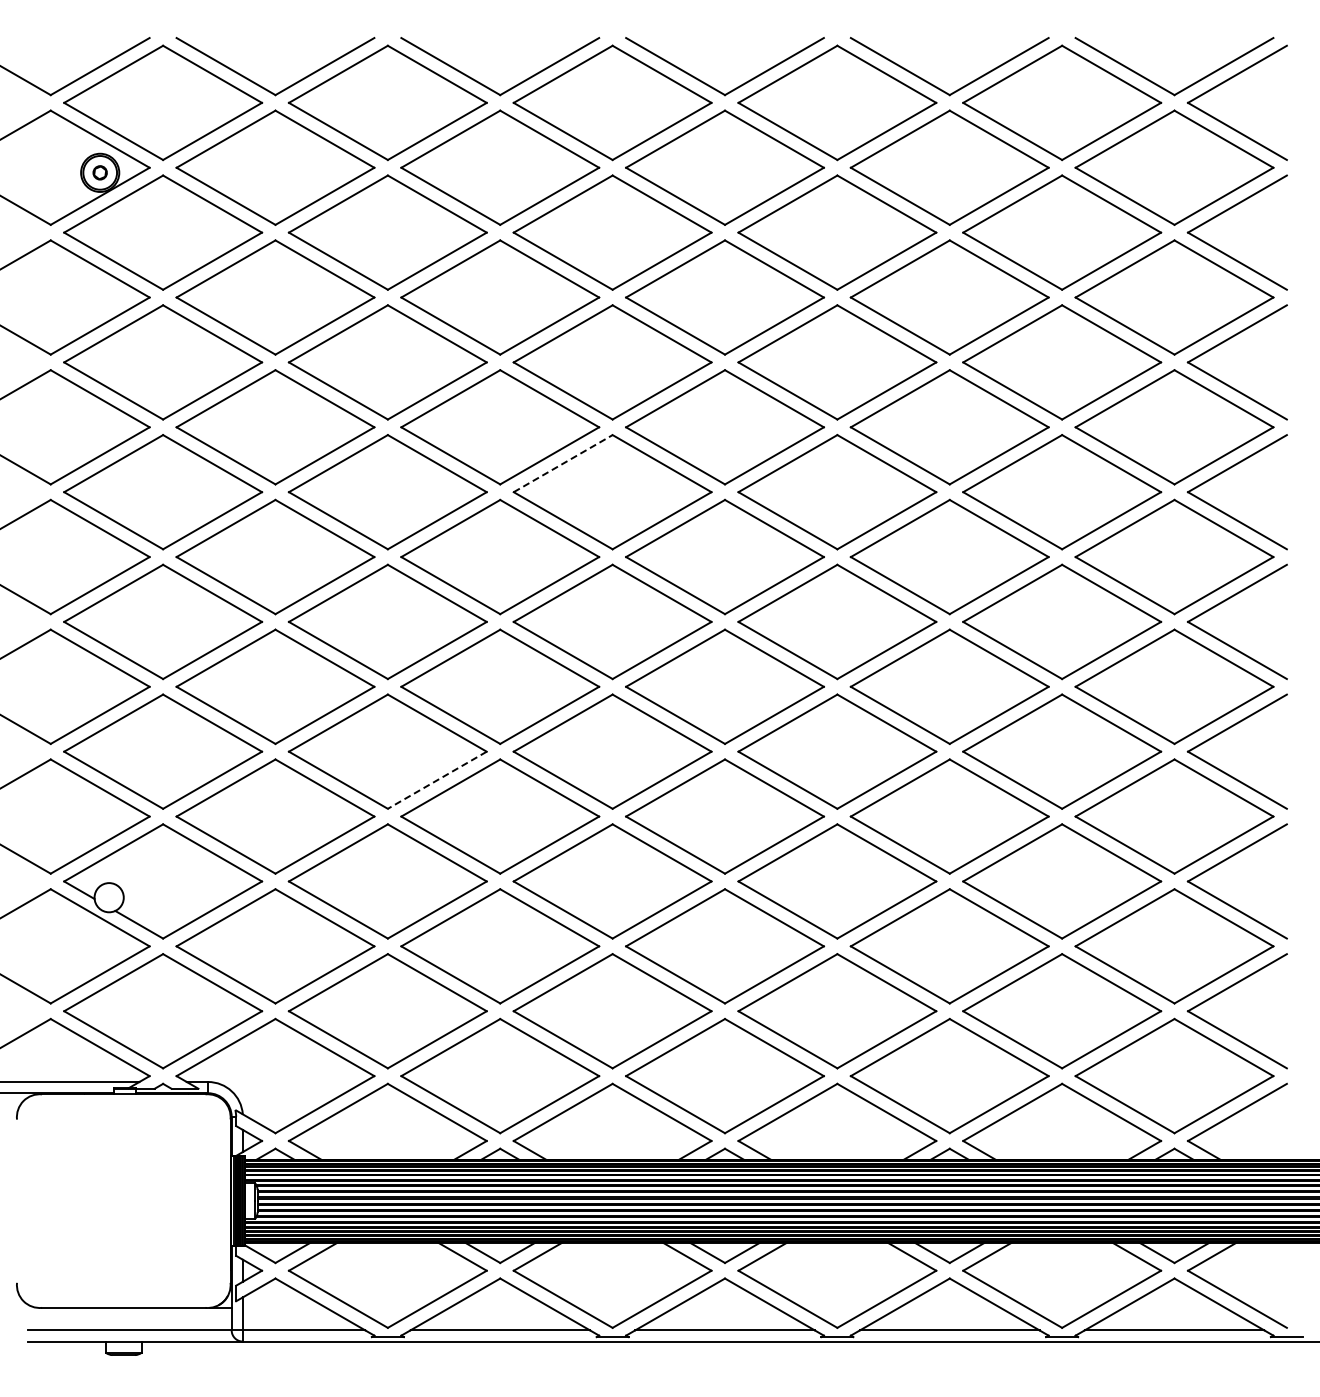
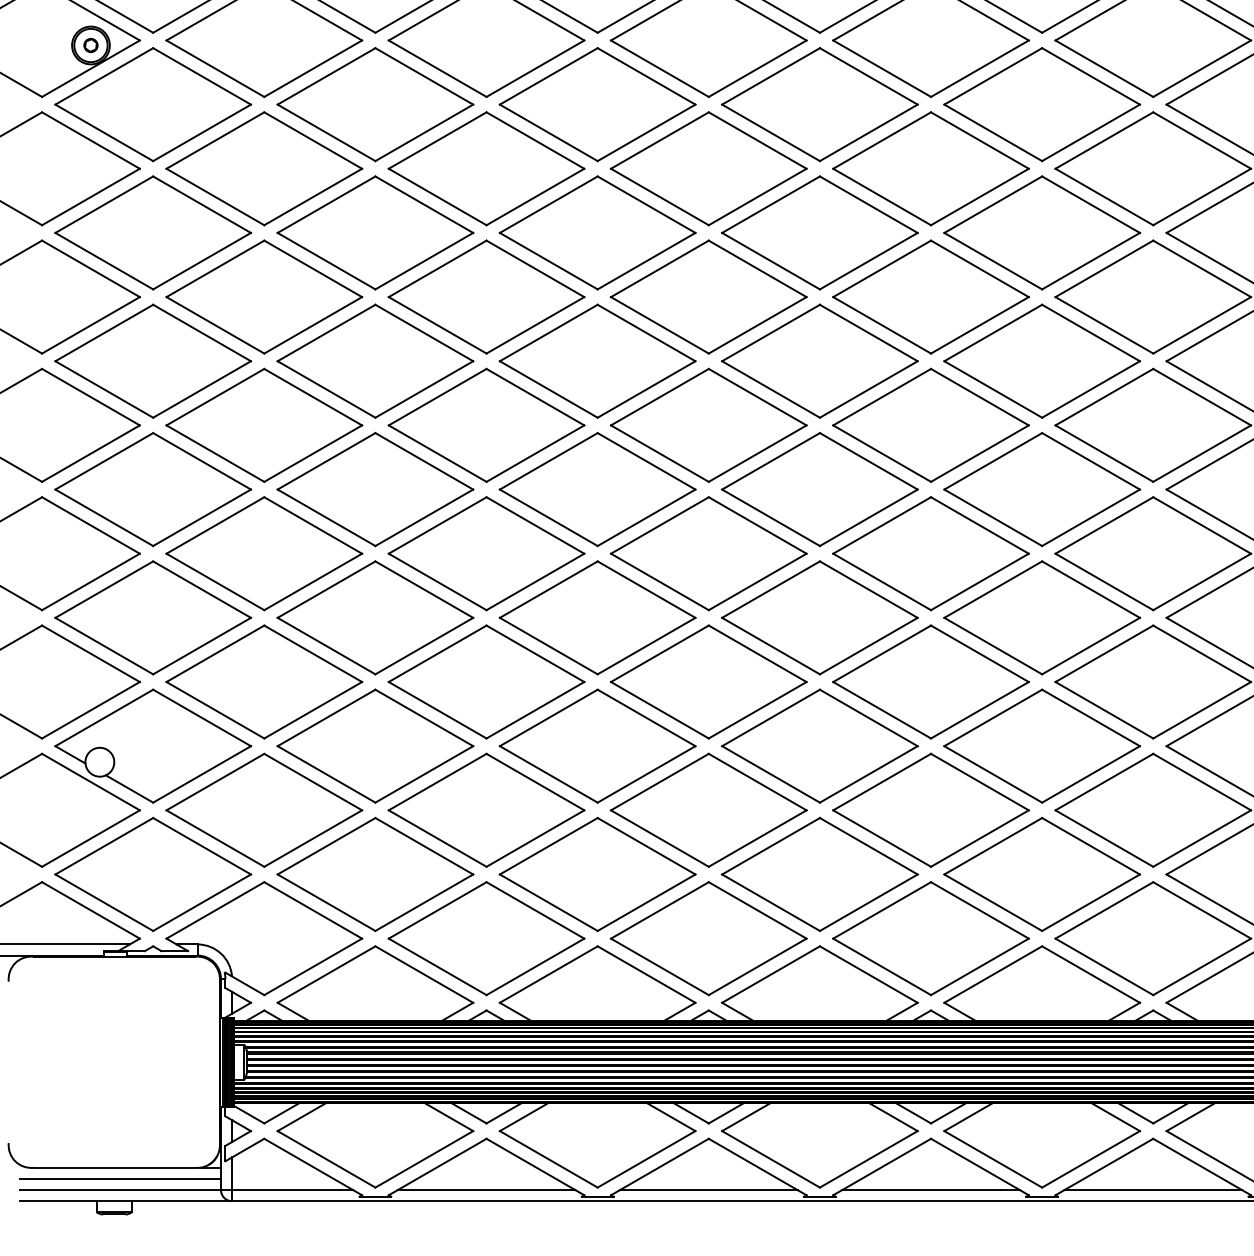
line: (563, 463) -> (549, 332), dashed -> solid
line: (436, 780) -> (423, 646), dashed -> solid
line: (129, 1319) -> (119, 1179), added

